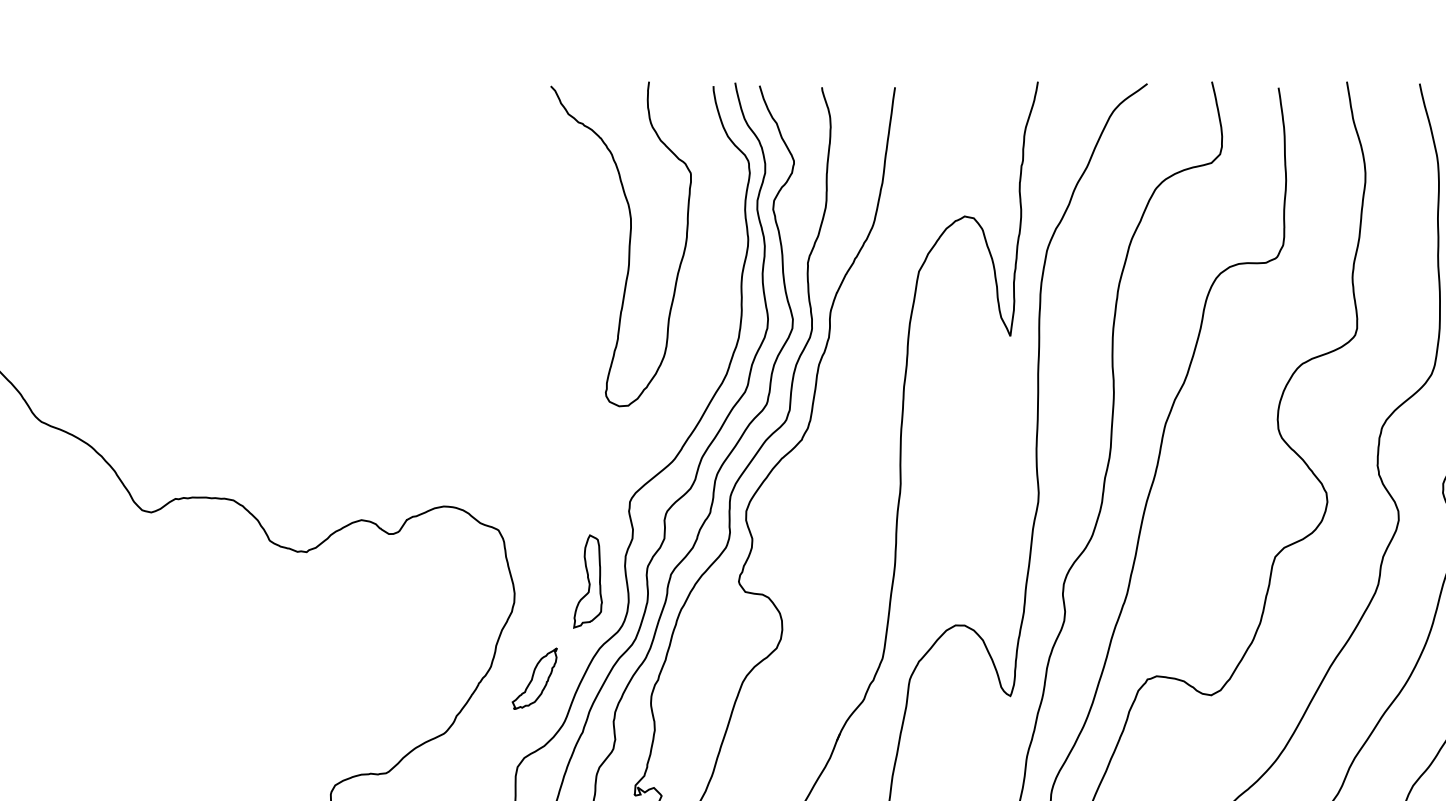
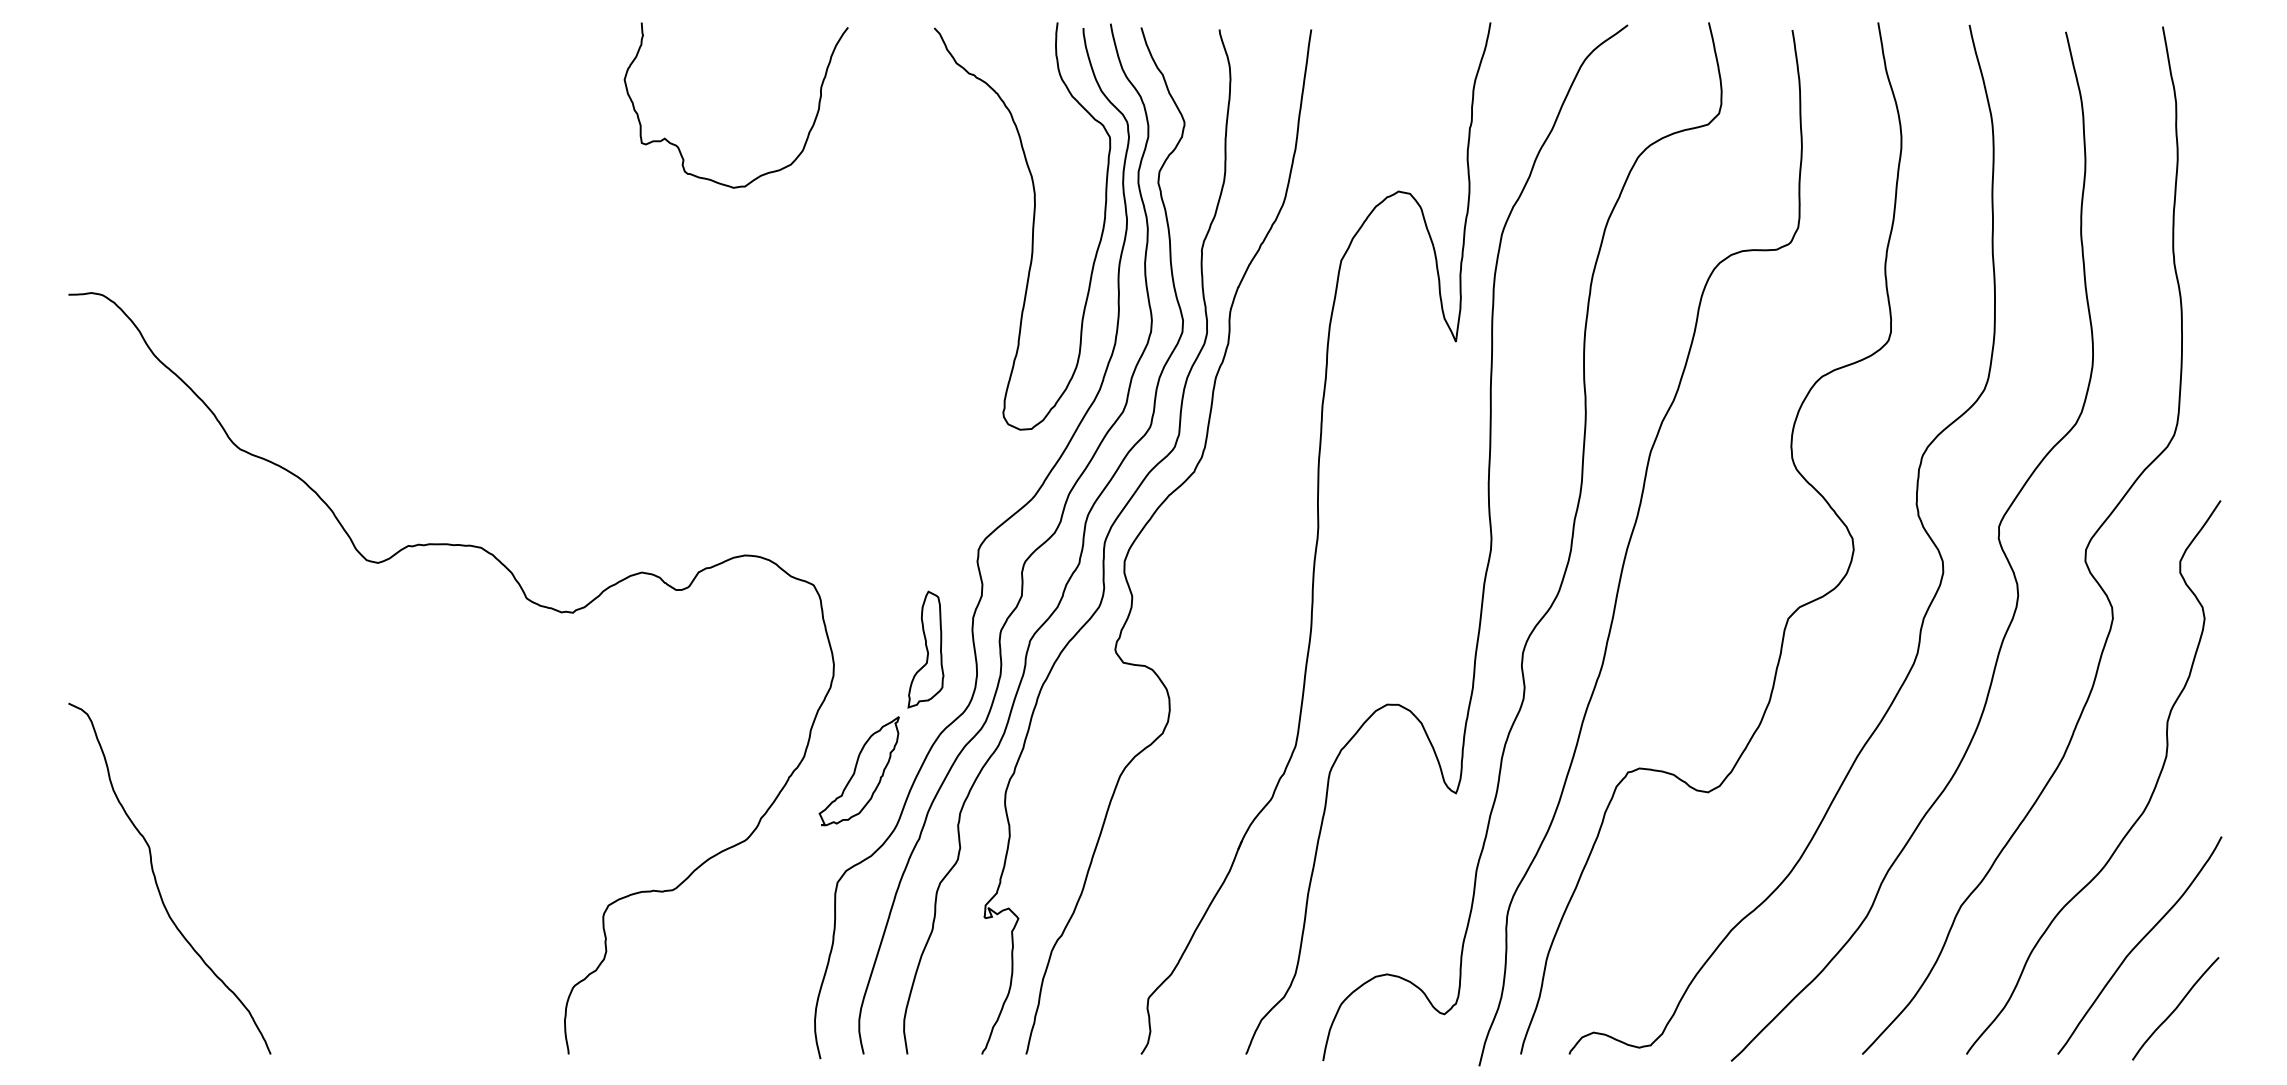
curve: (391, 181) -> (679, 147), added
curve: (629, 244) -> (1032, 226), moved
part: (534, 678) -> (858, 771), size x1.43

